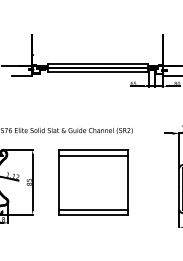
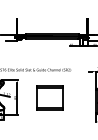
part: (94, 181) -> (50, 97), size x0.7

